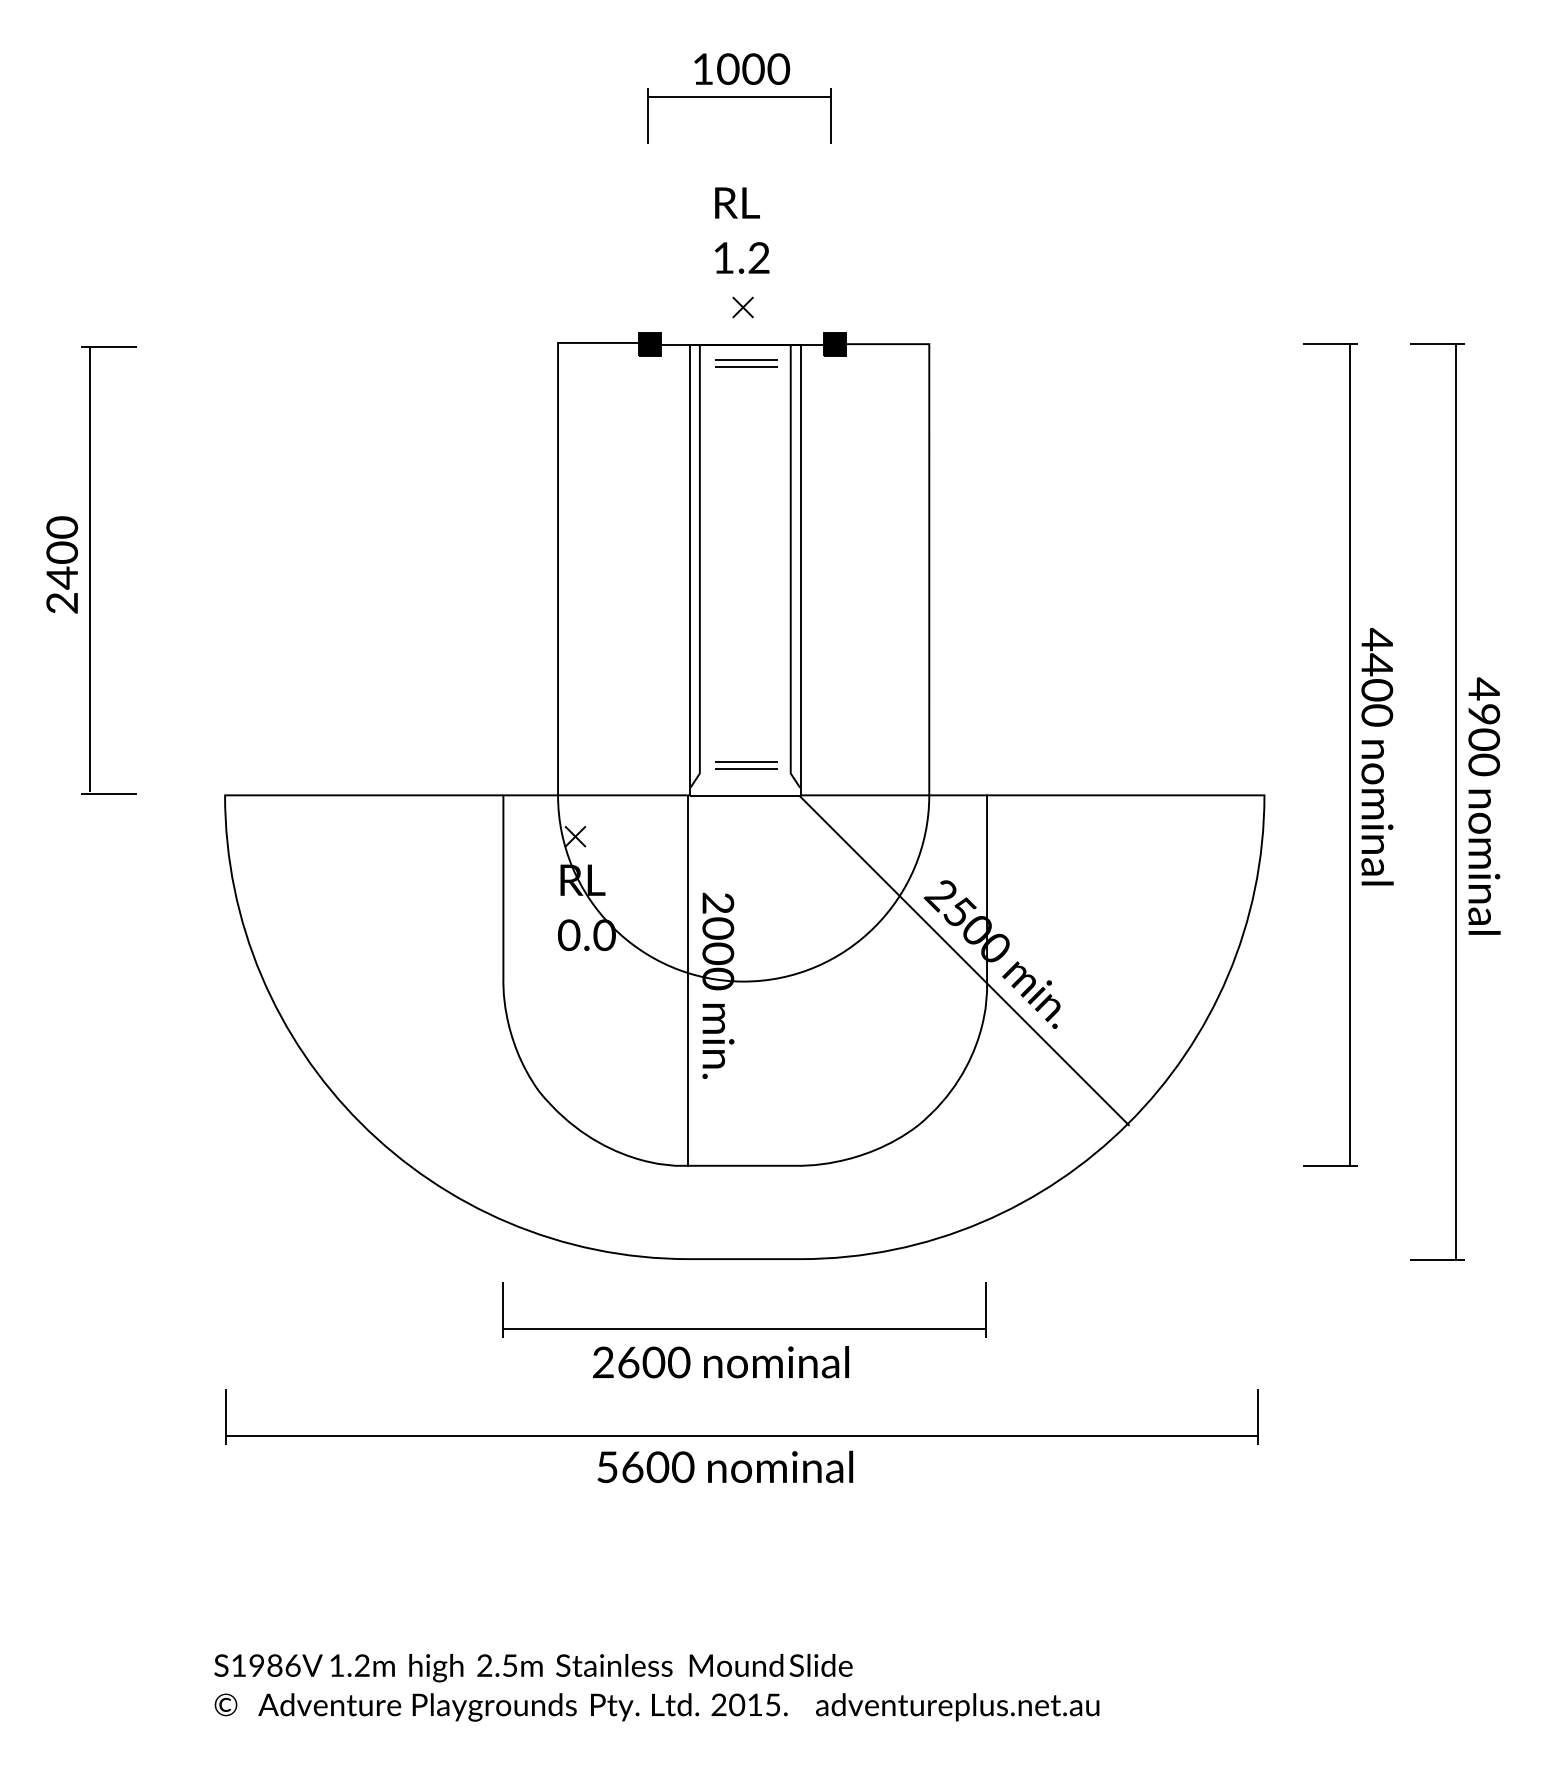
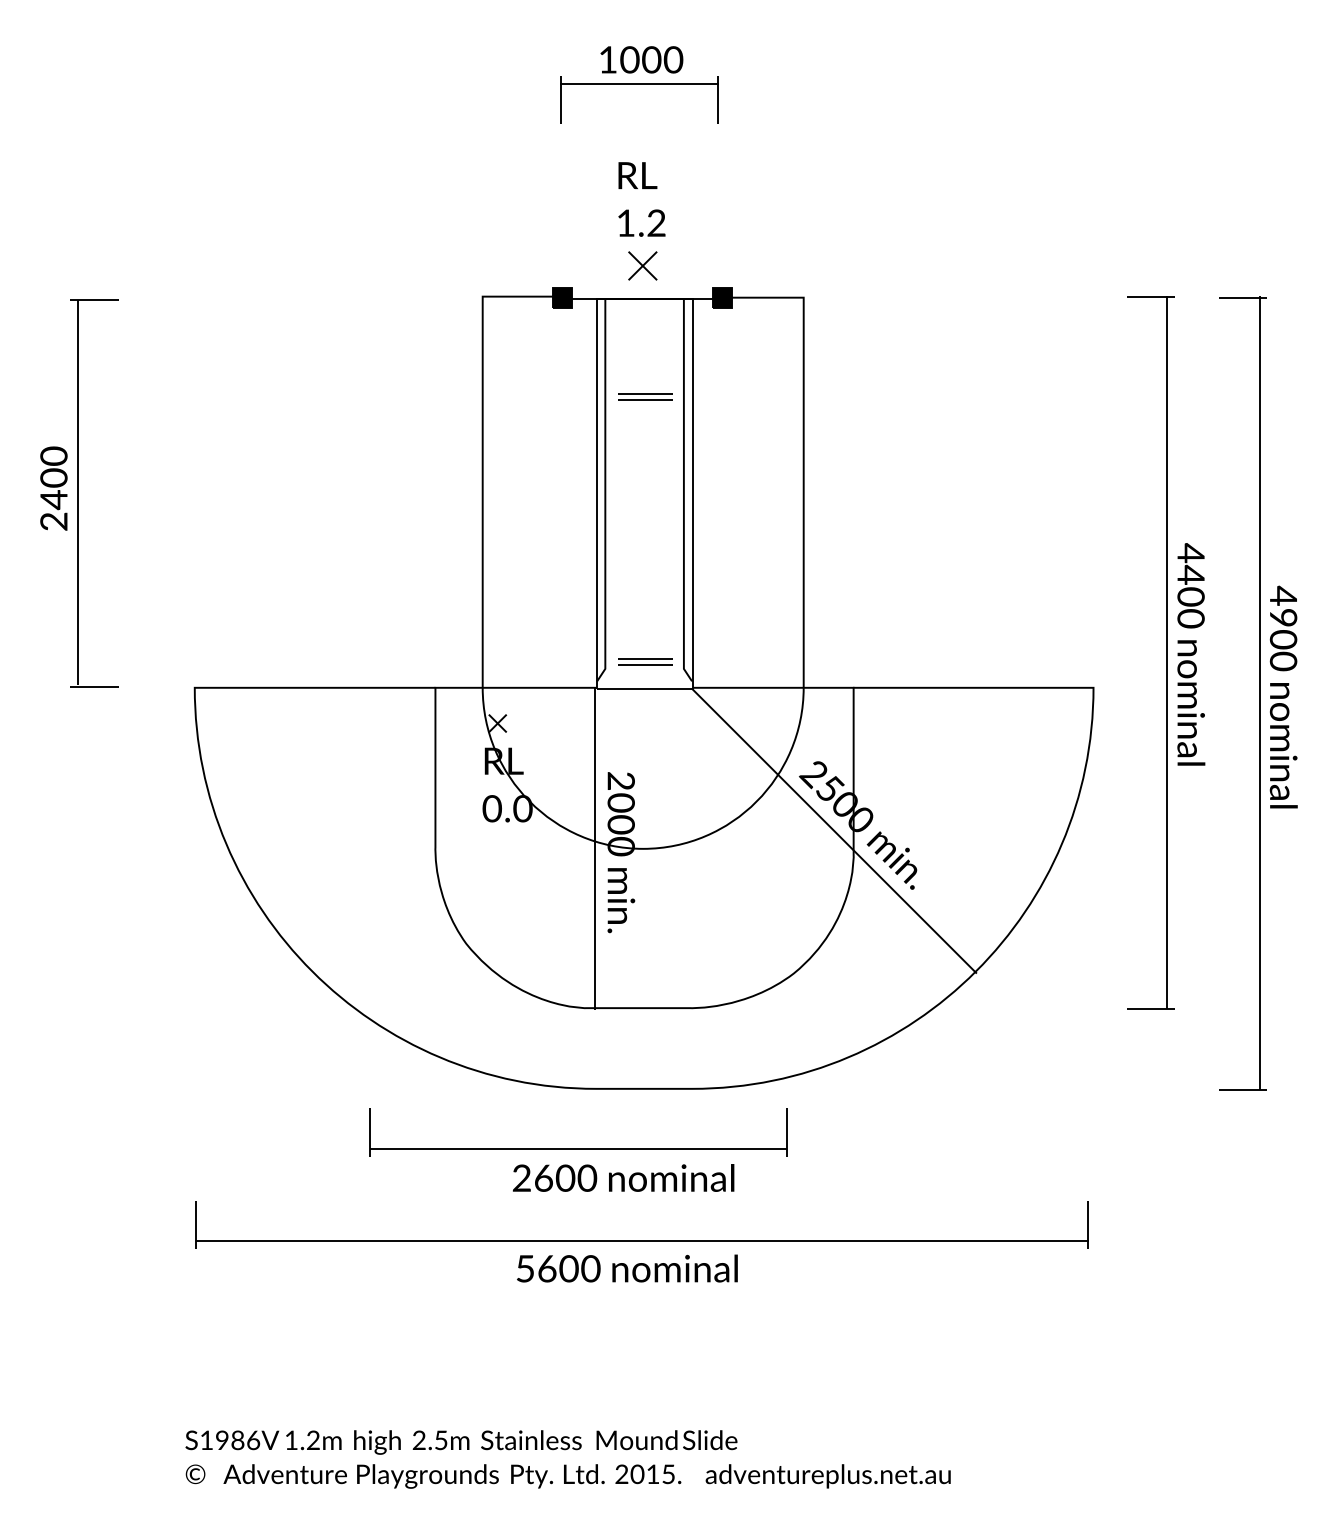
part: (742, 307) -> (642, 265), size x1.6
part: (746, 363) -> (645, 397), moved
part: (744, 1328) -> (578, 1148), moved

